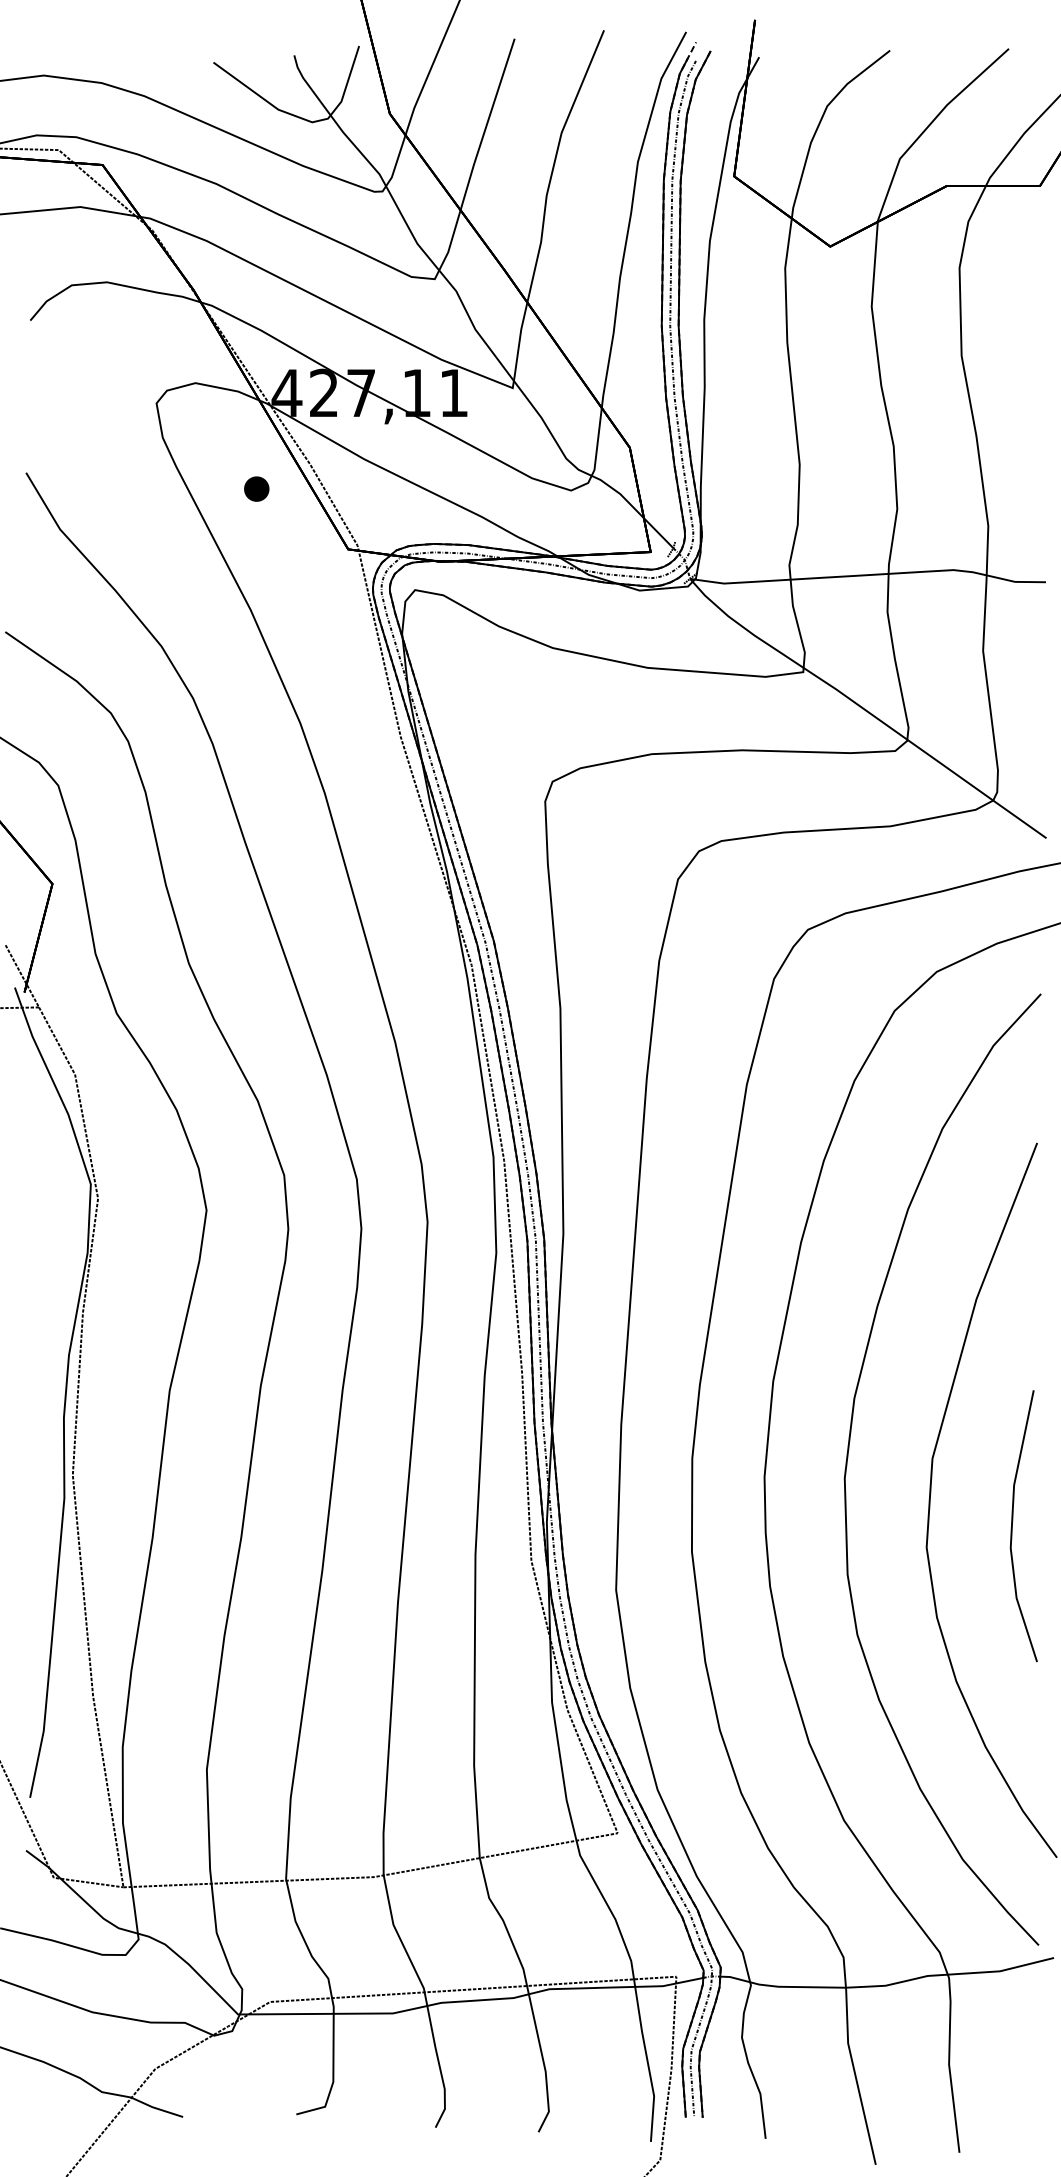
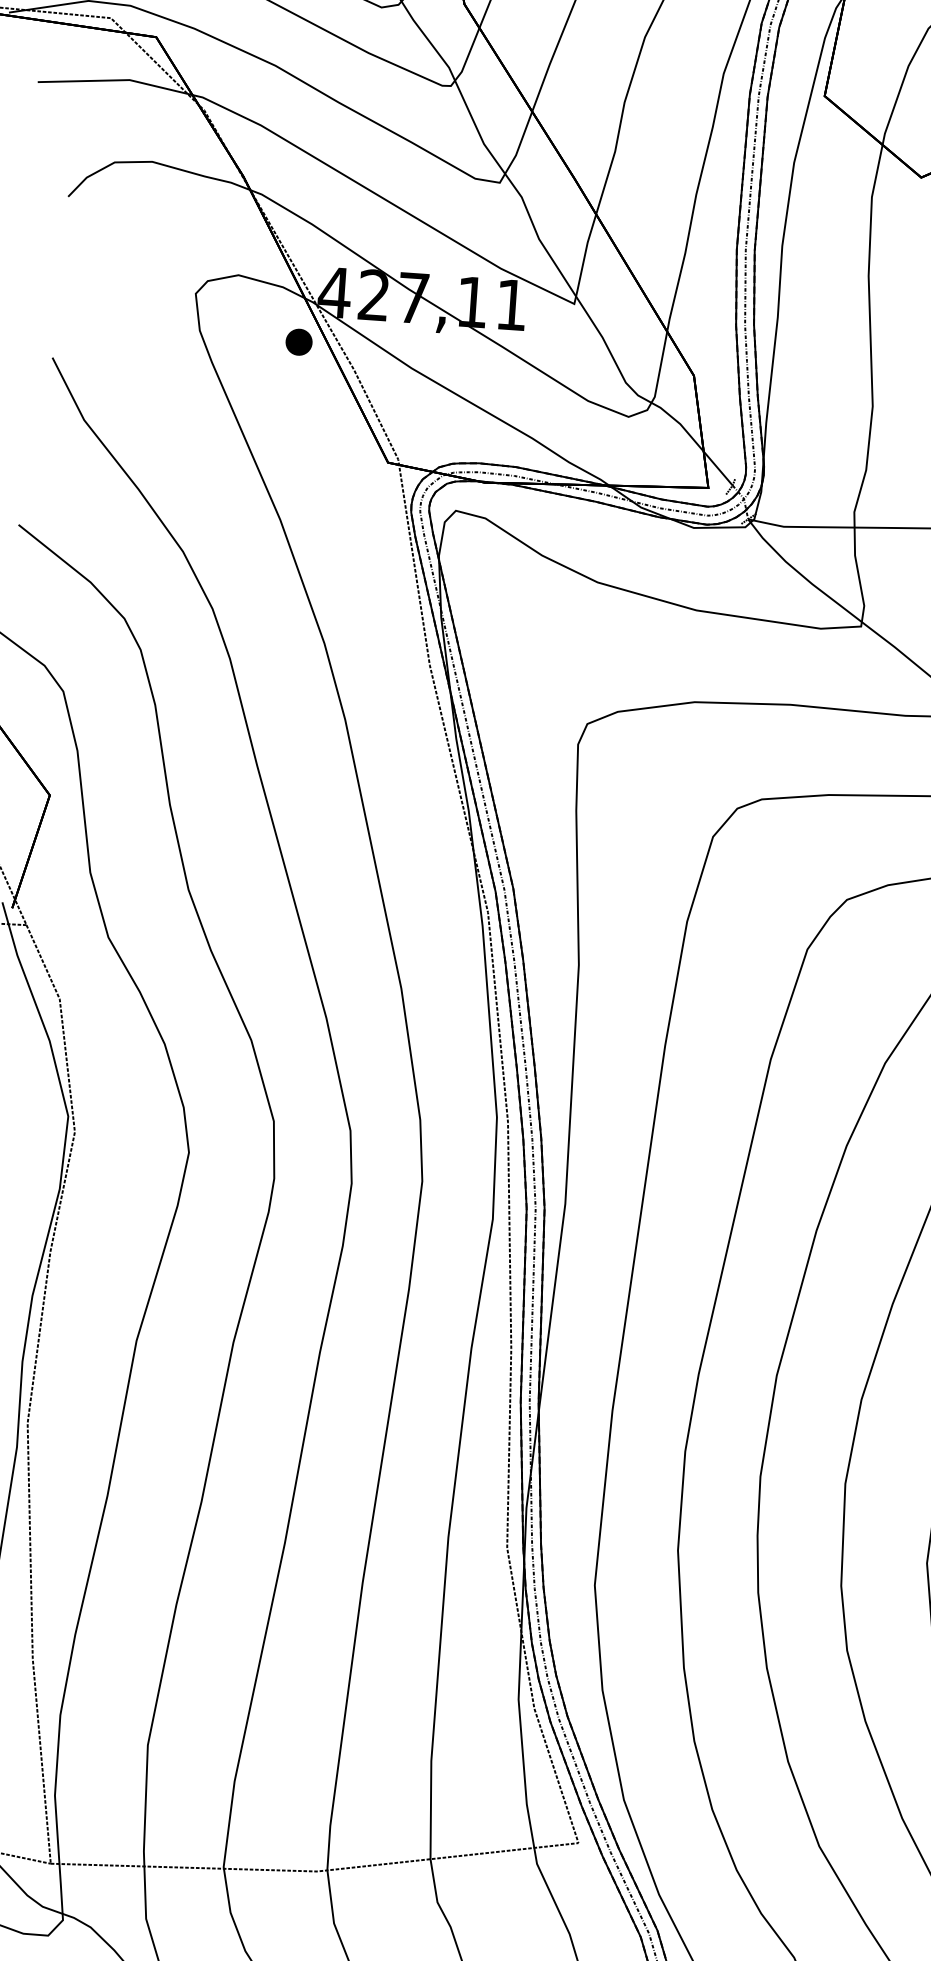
part: (256, 488) -> (298, 341), moved

